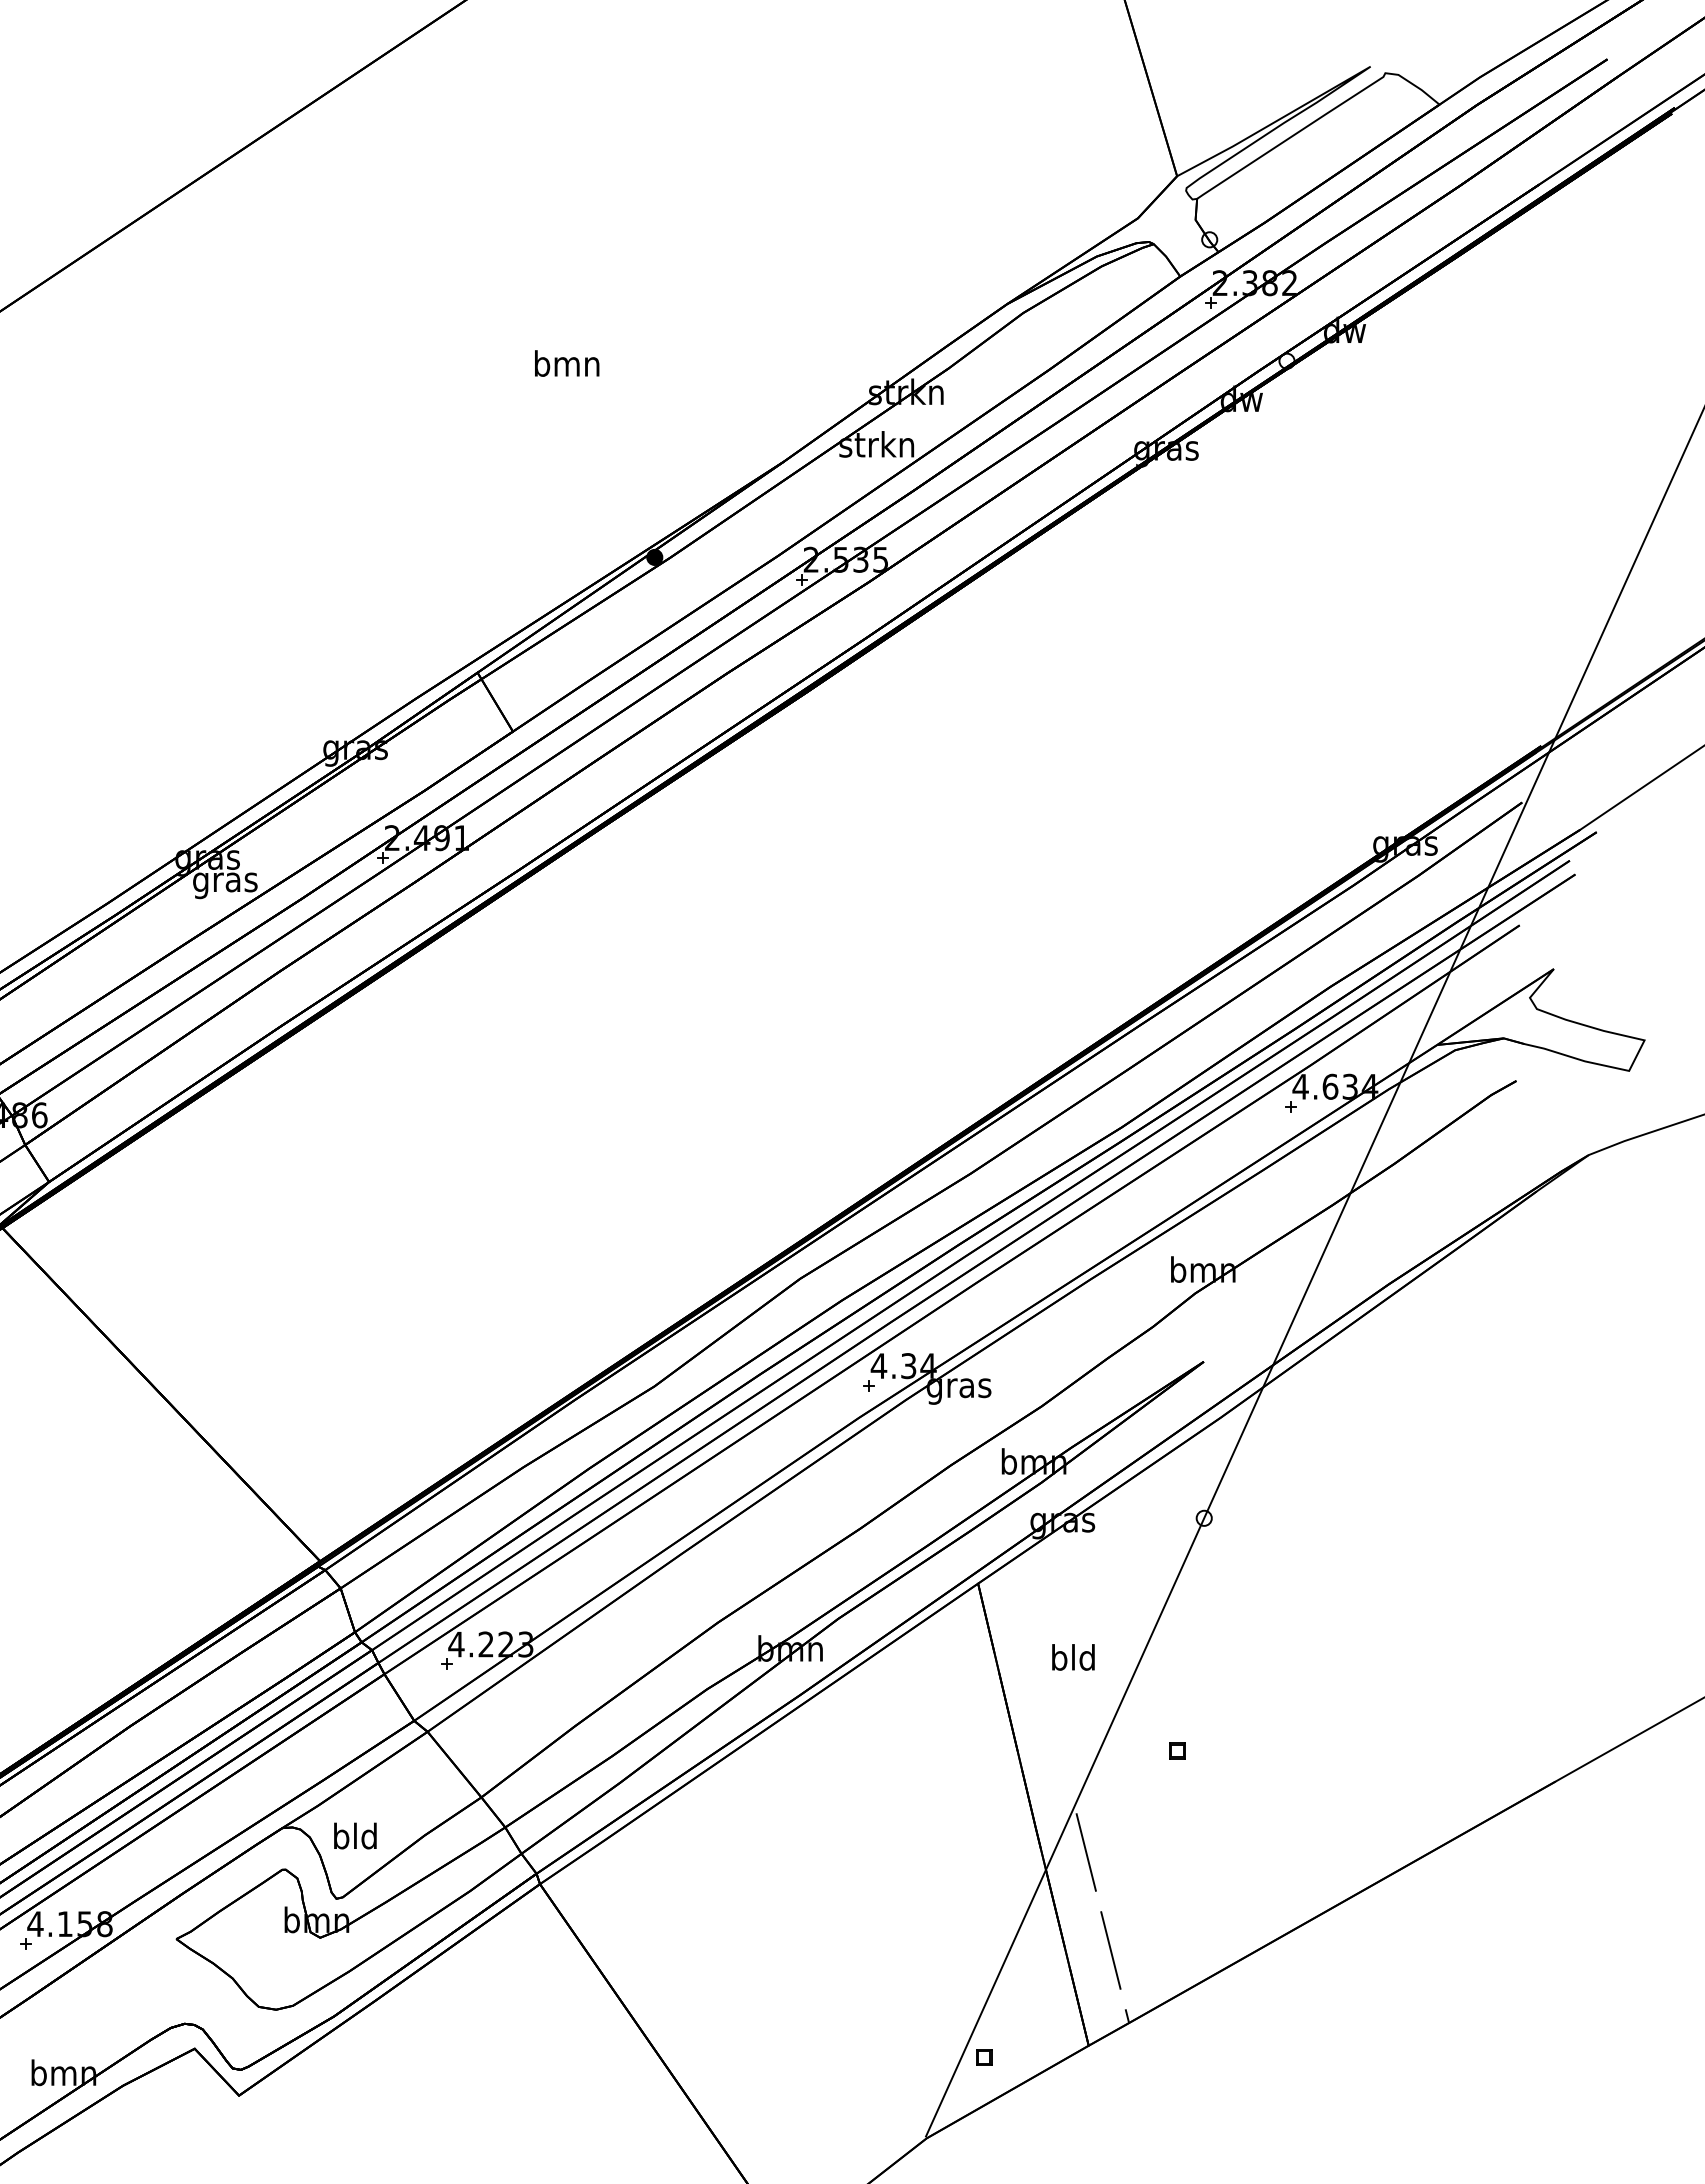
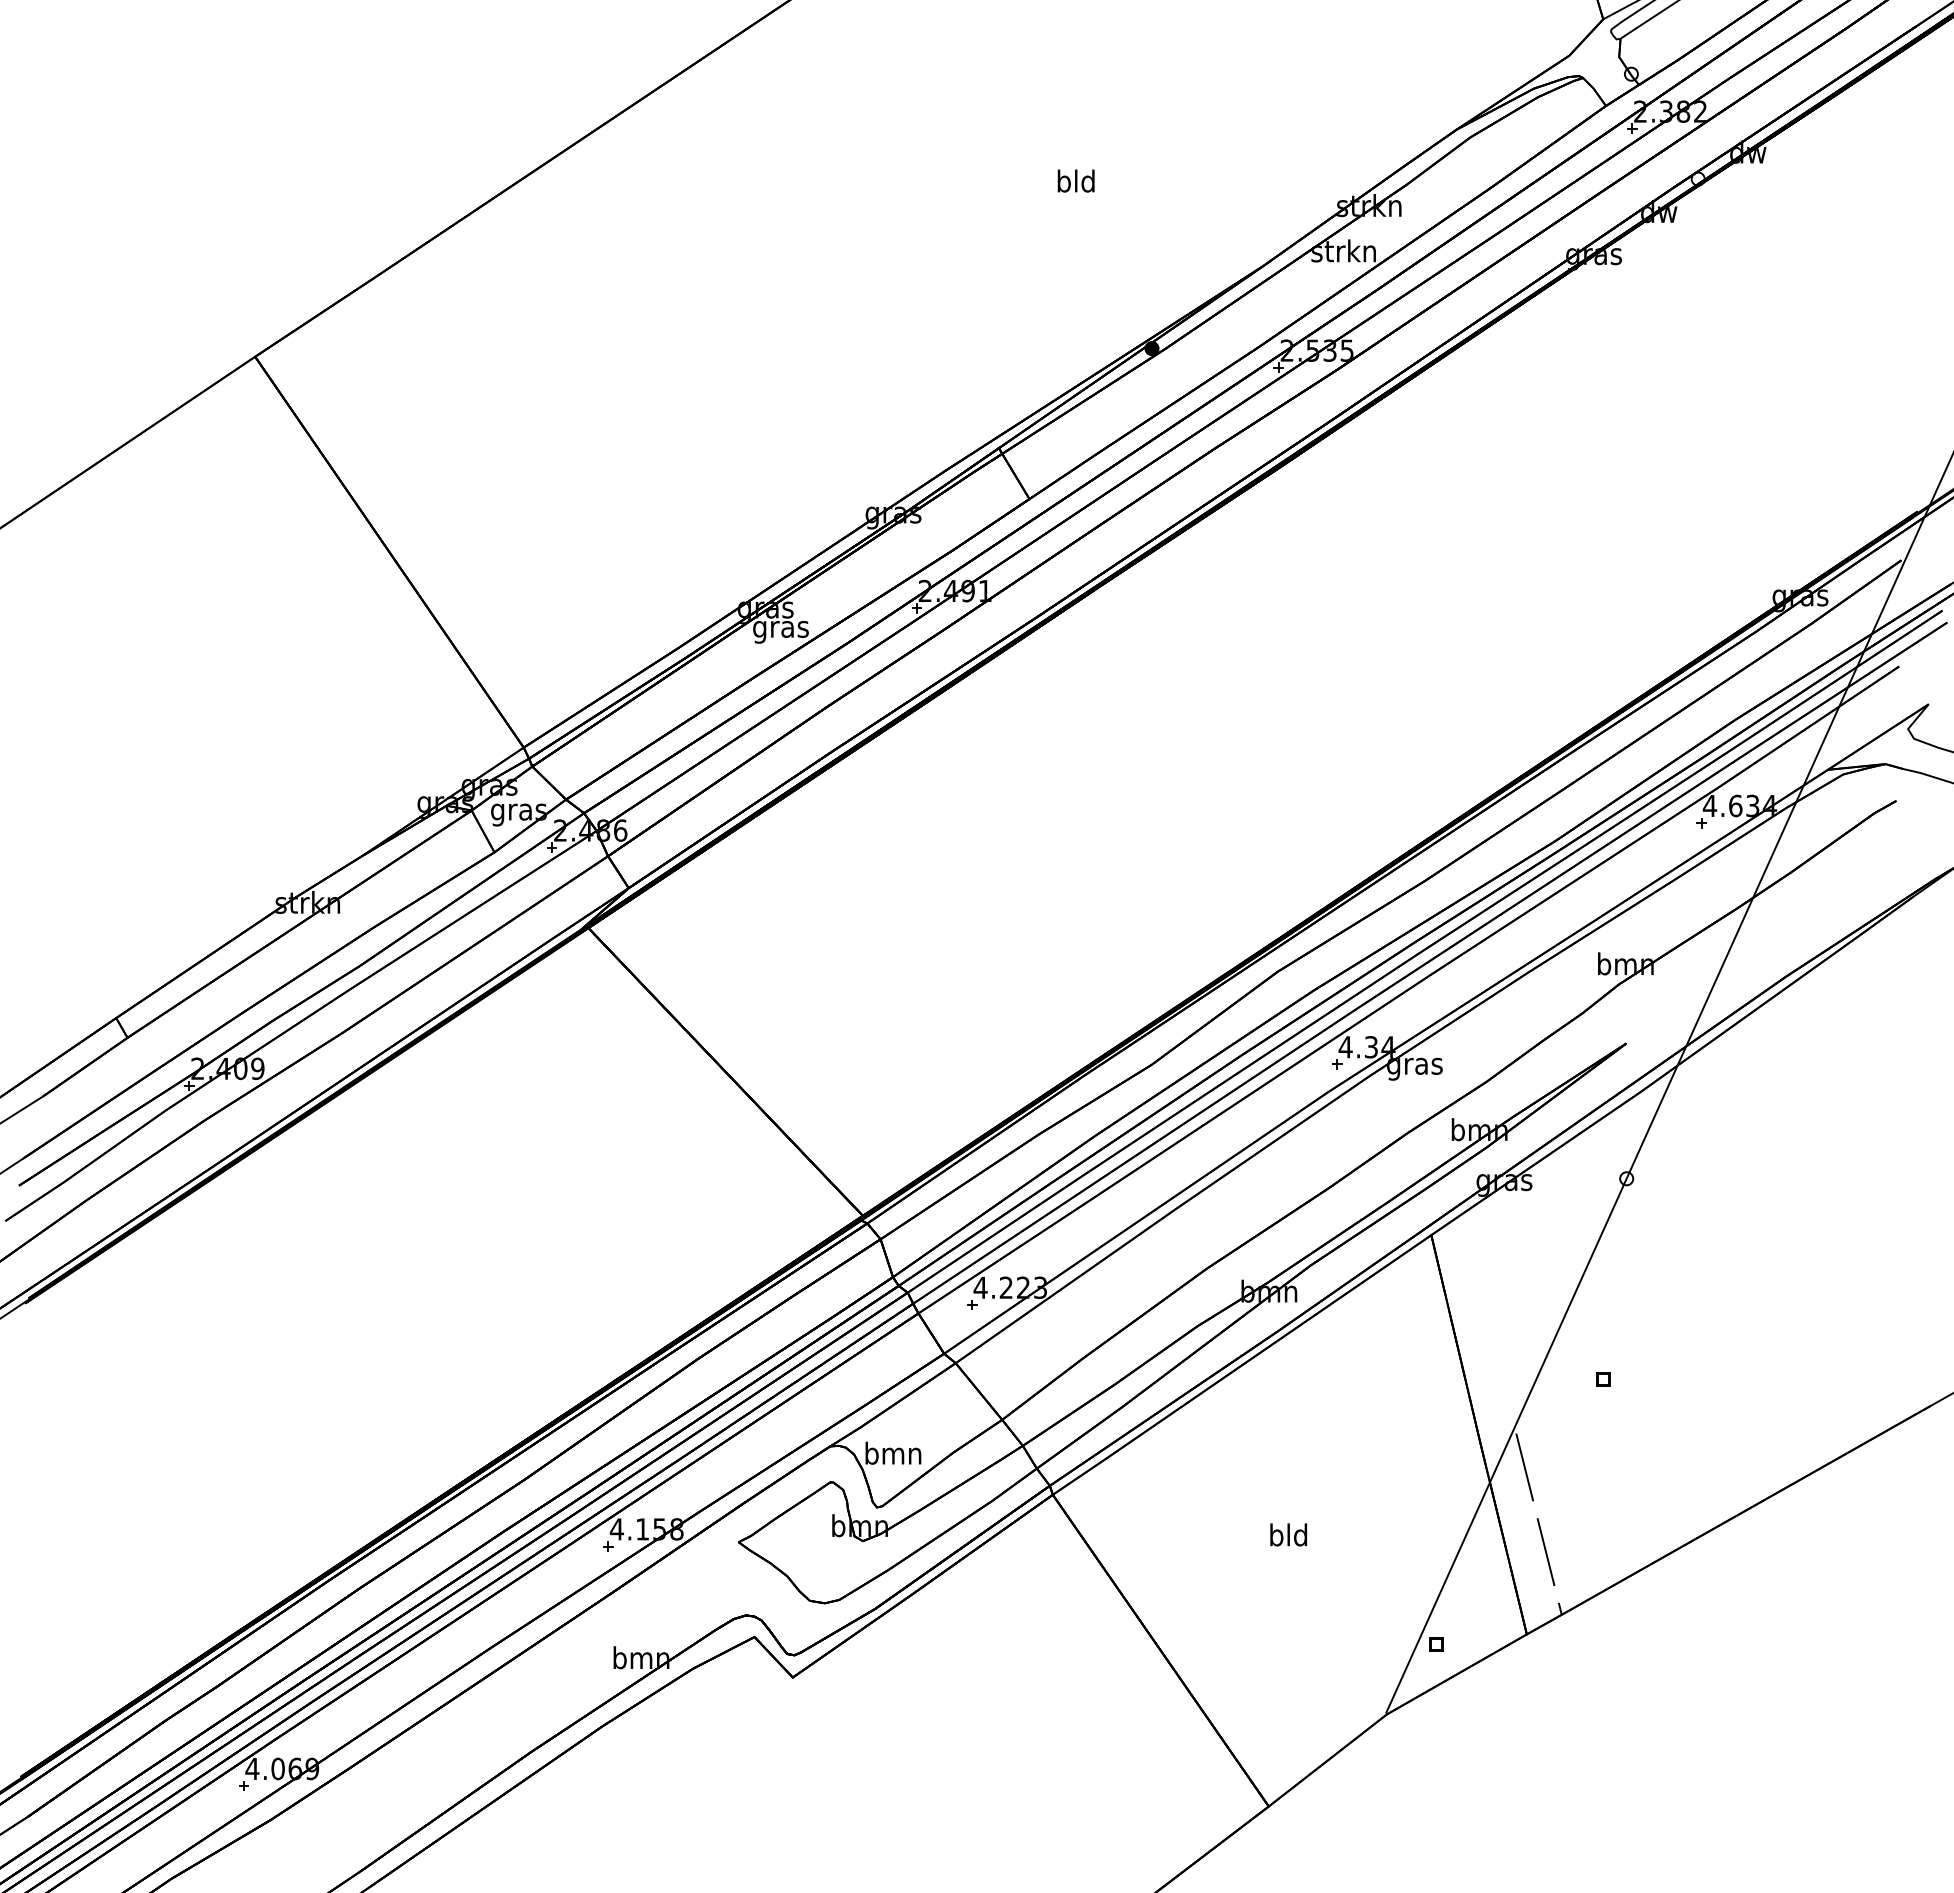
text: (567, 362) -> (1076, 180), bmn -> bld
text: (1073, 1656) -> (1288, 1534), moved
text: (355, 1835) -> (893, 1452), bld -> bmn

